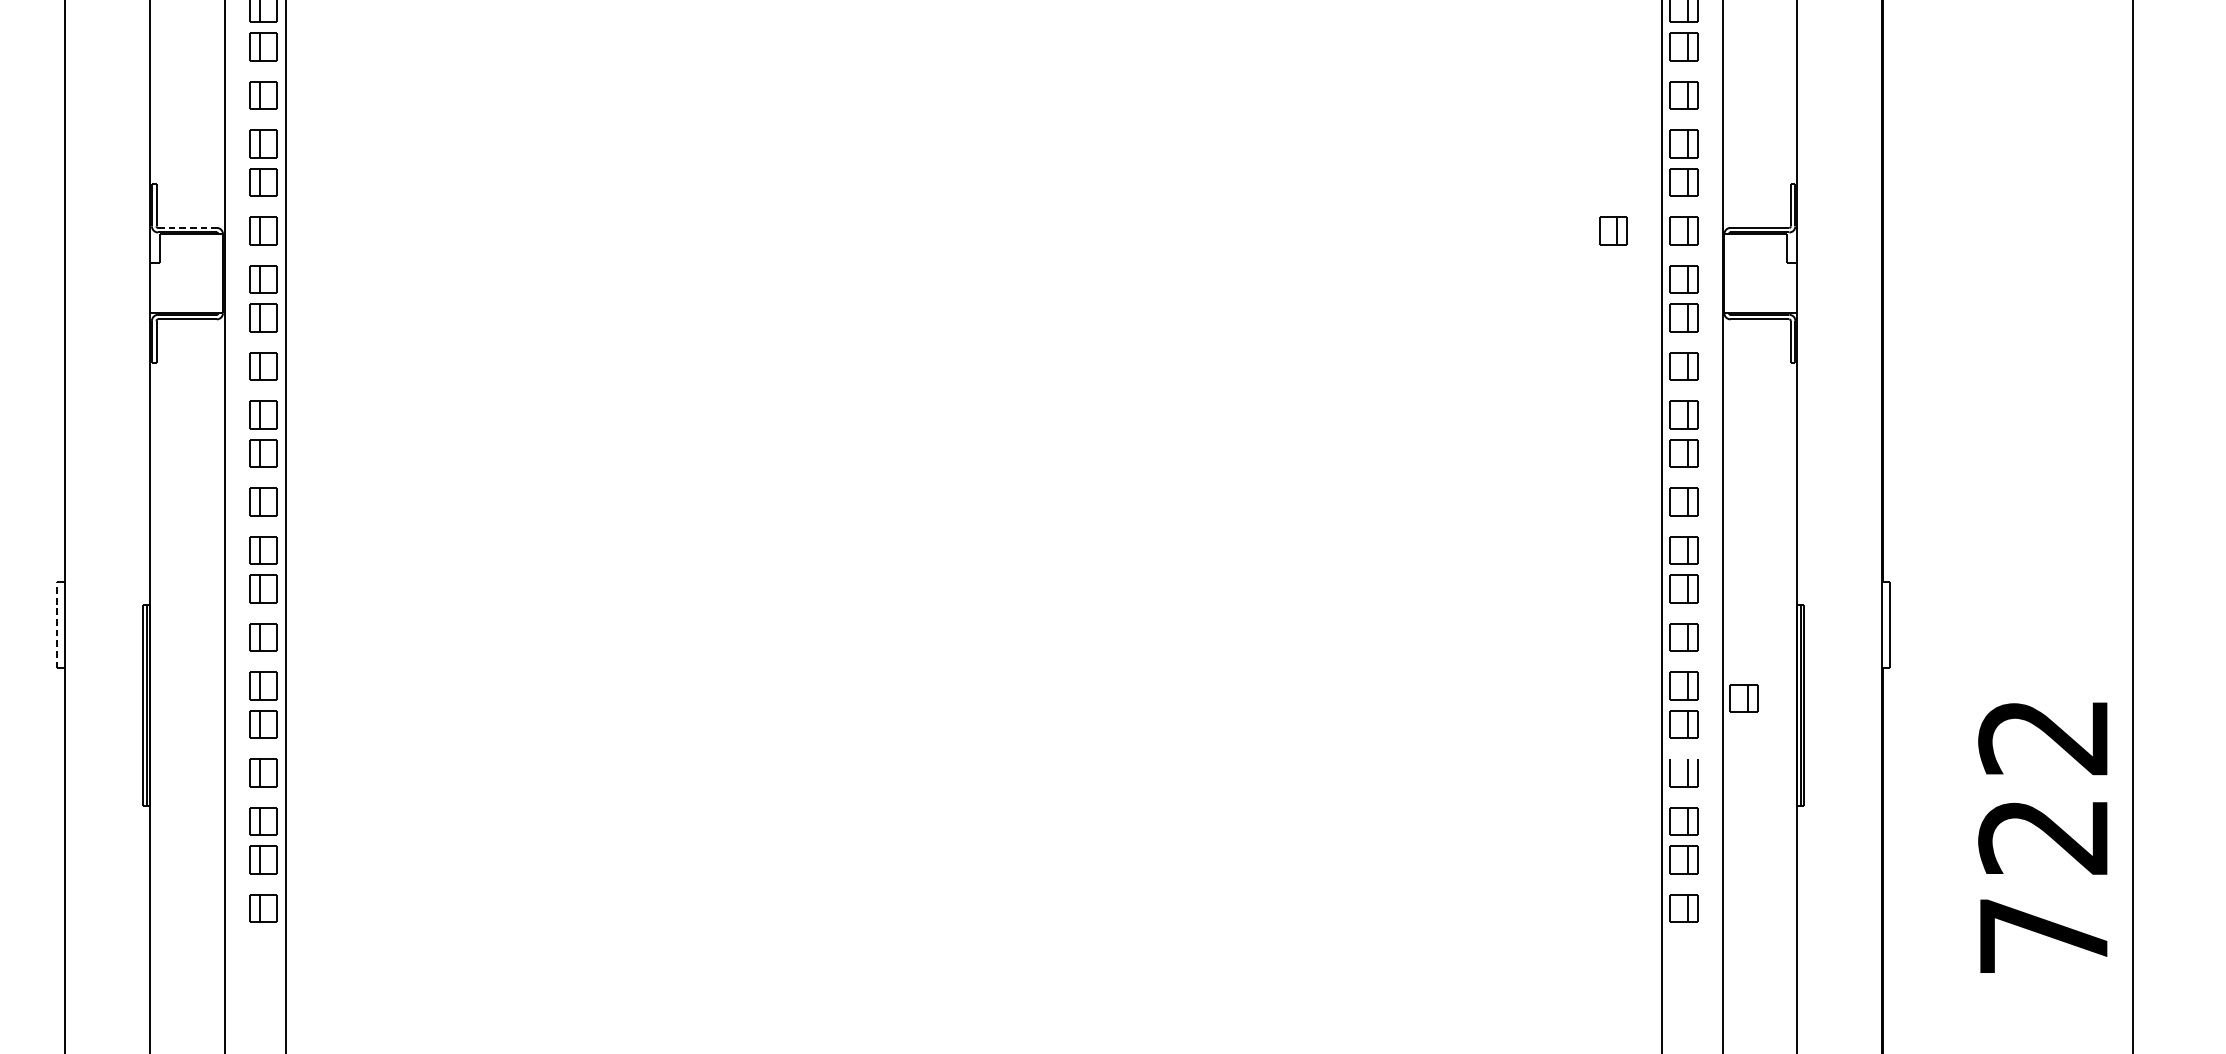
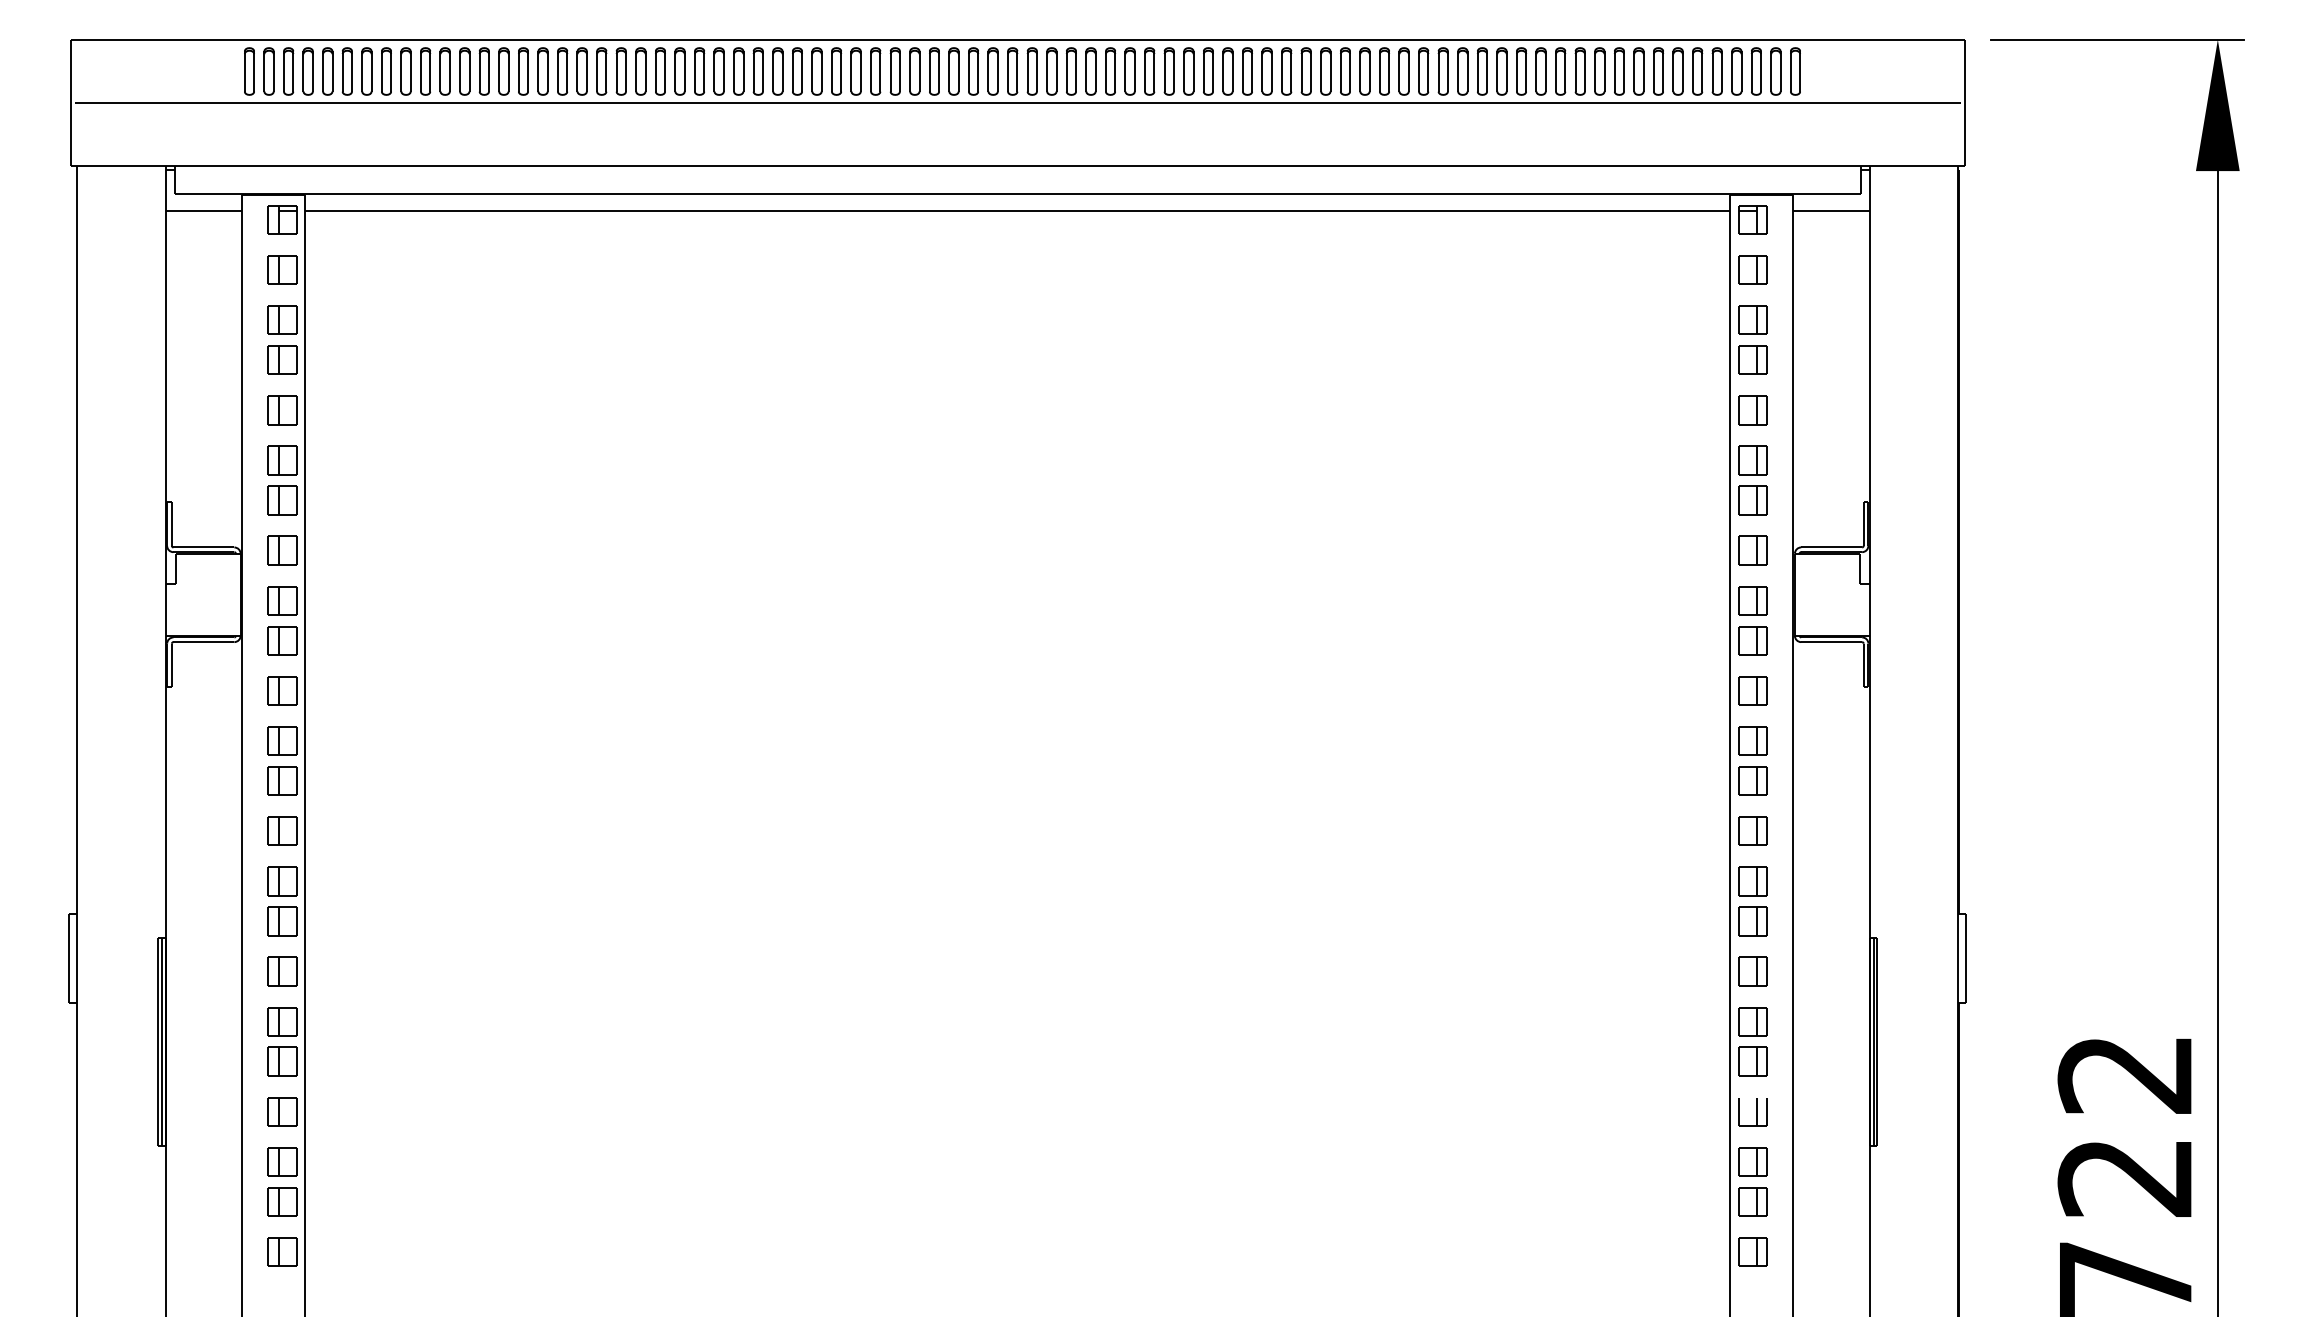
line: (188, 227) -> (204, 547), dashed -> solid
part: (1612, 230) -> (1679, 550), removed
line: (57, 624) -> (69, 958), dashed -> solid
part: (1743, 698) -> (1814, 1034), removed

